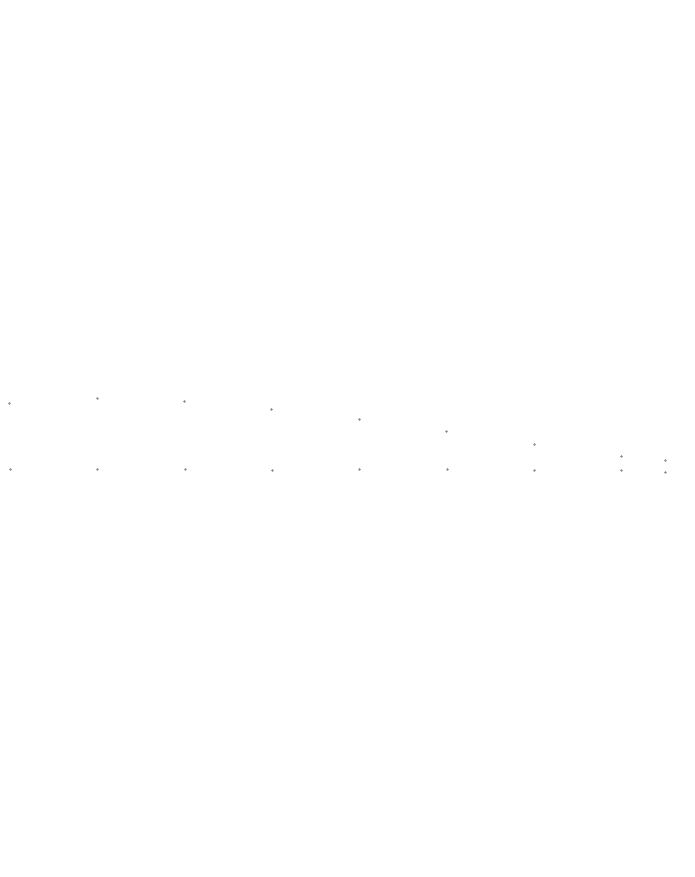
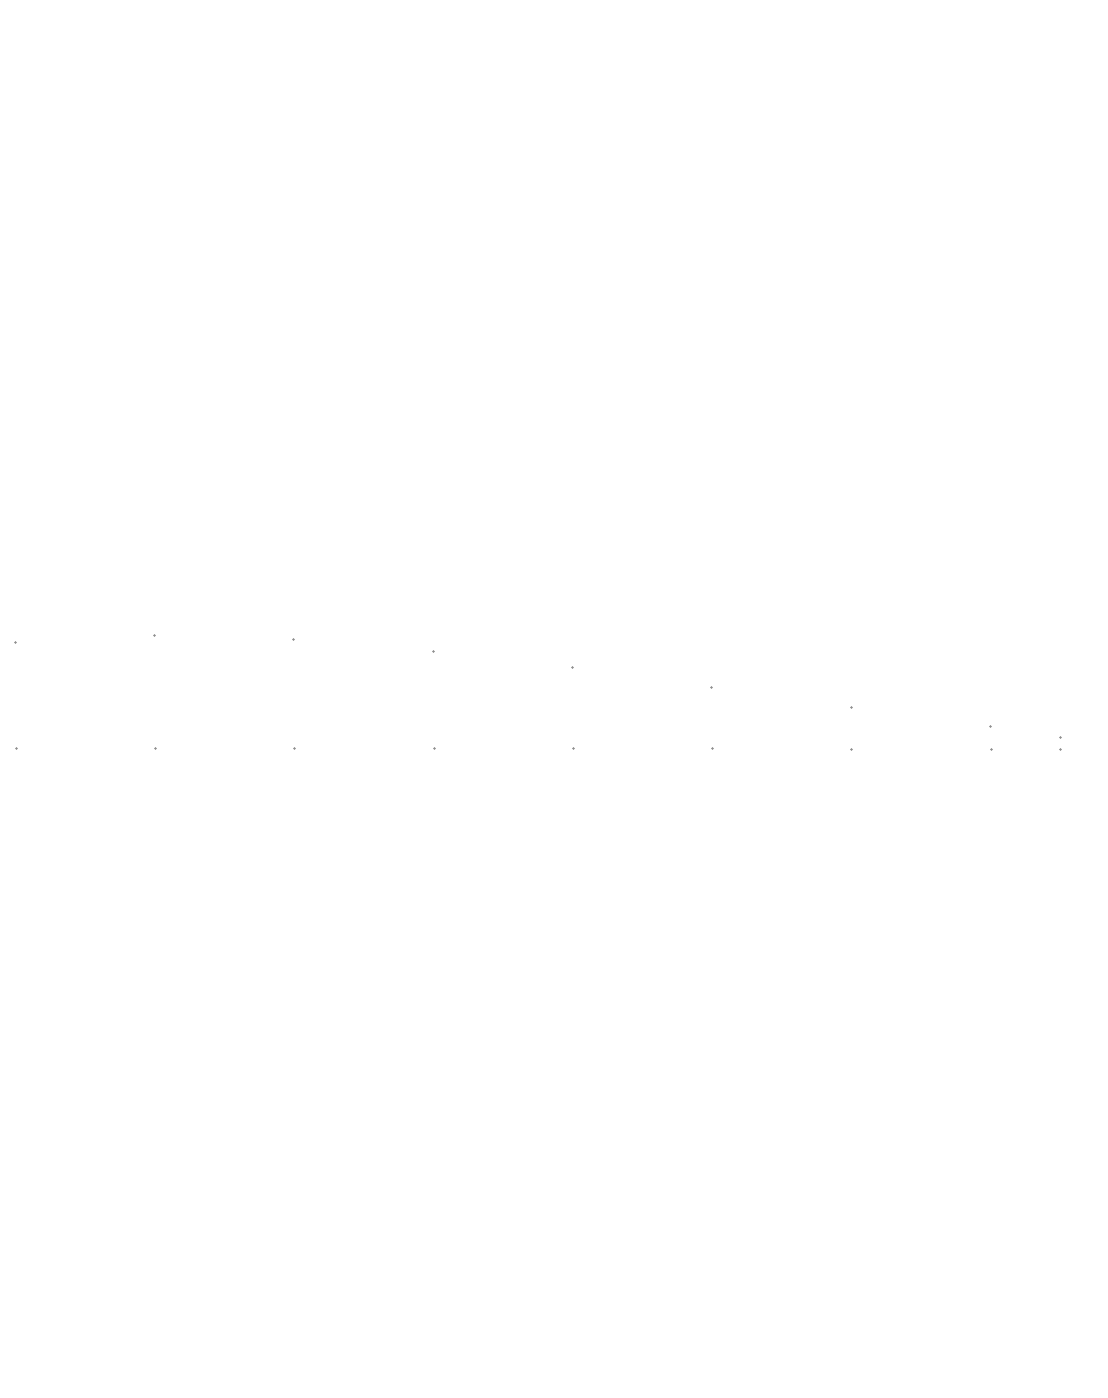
part: (665, 466) -> (1060, 743), size x0.62

